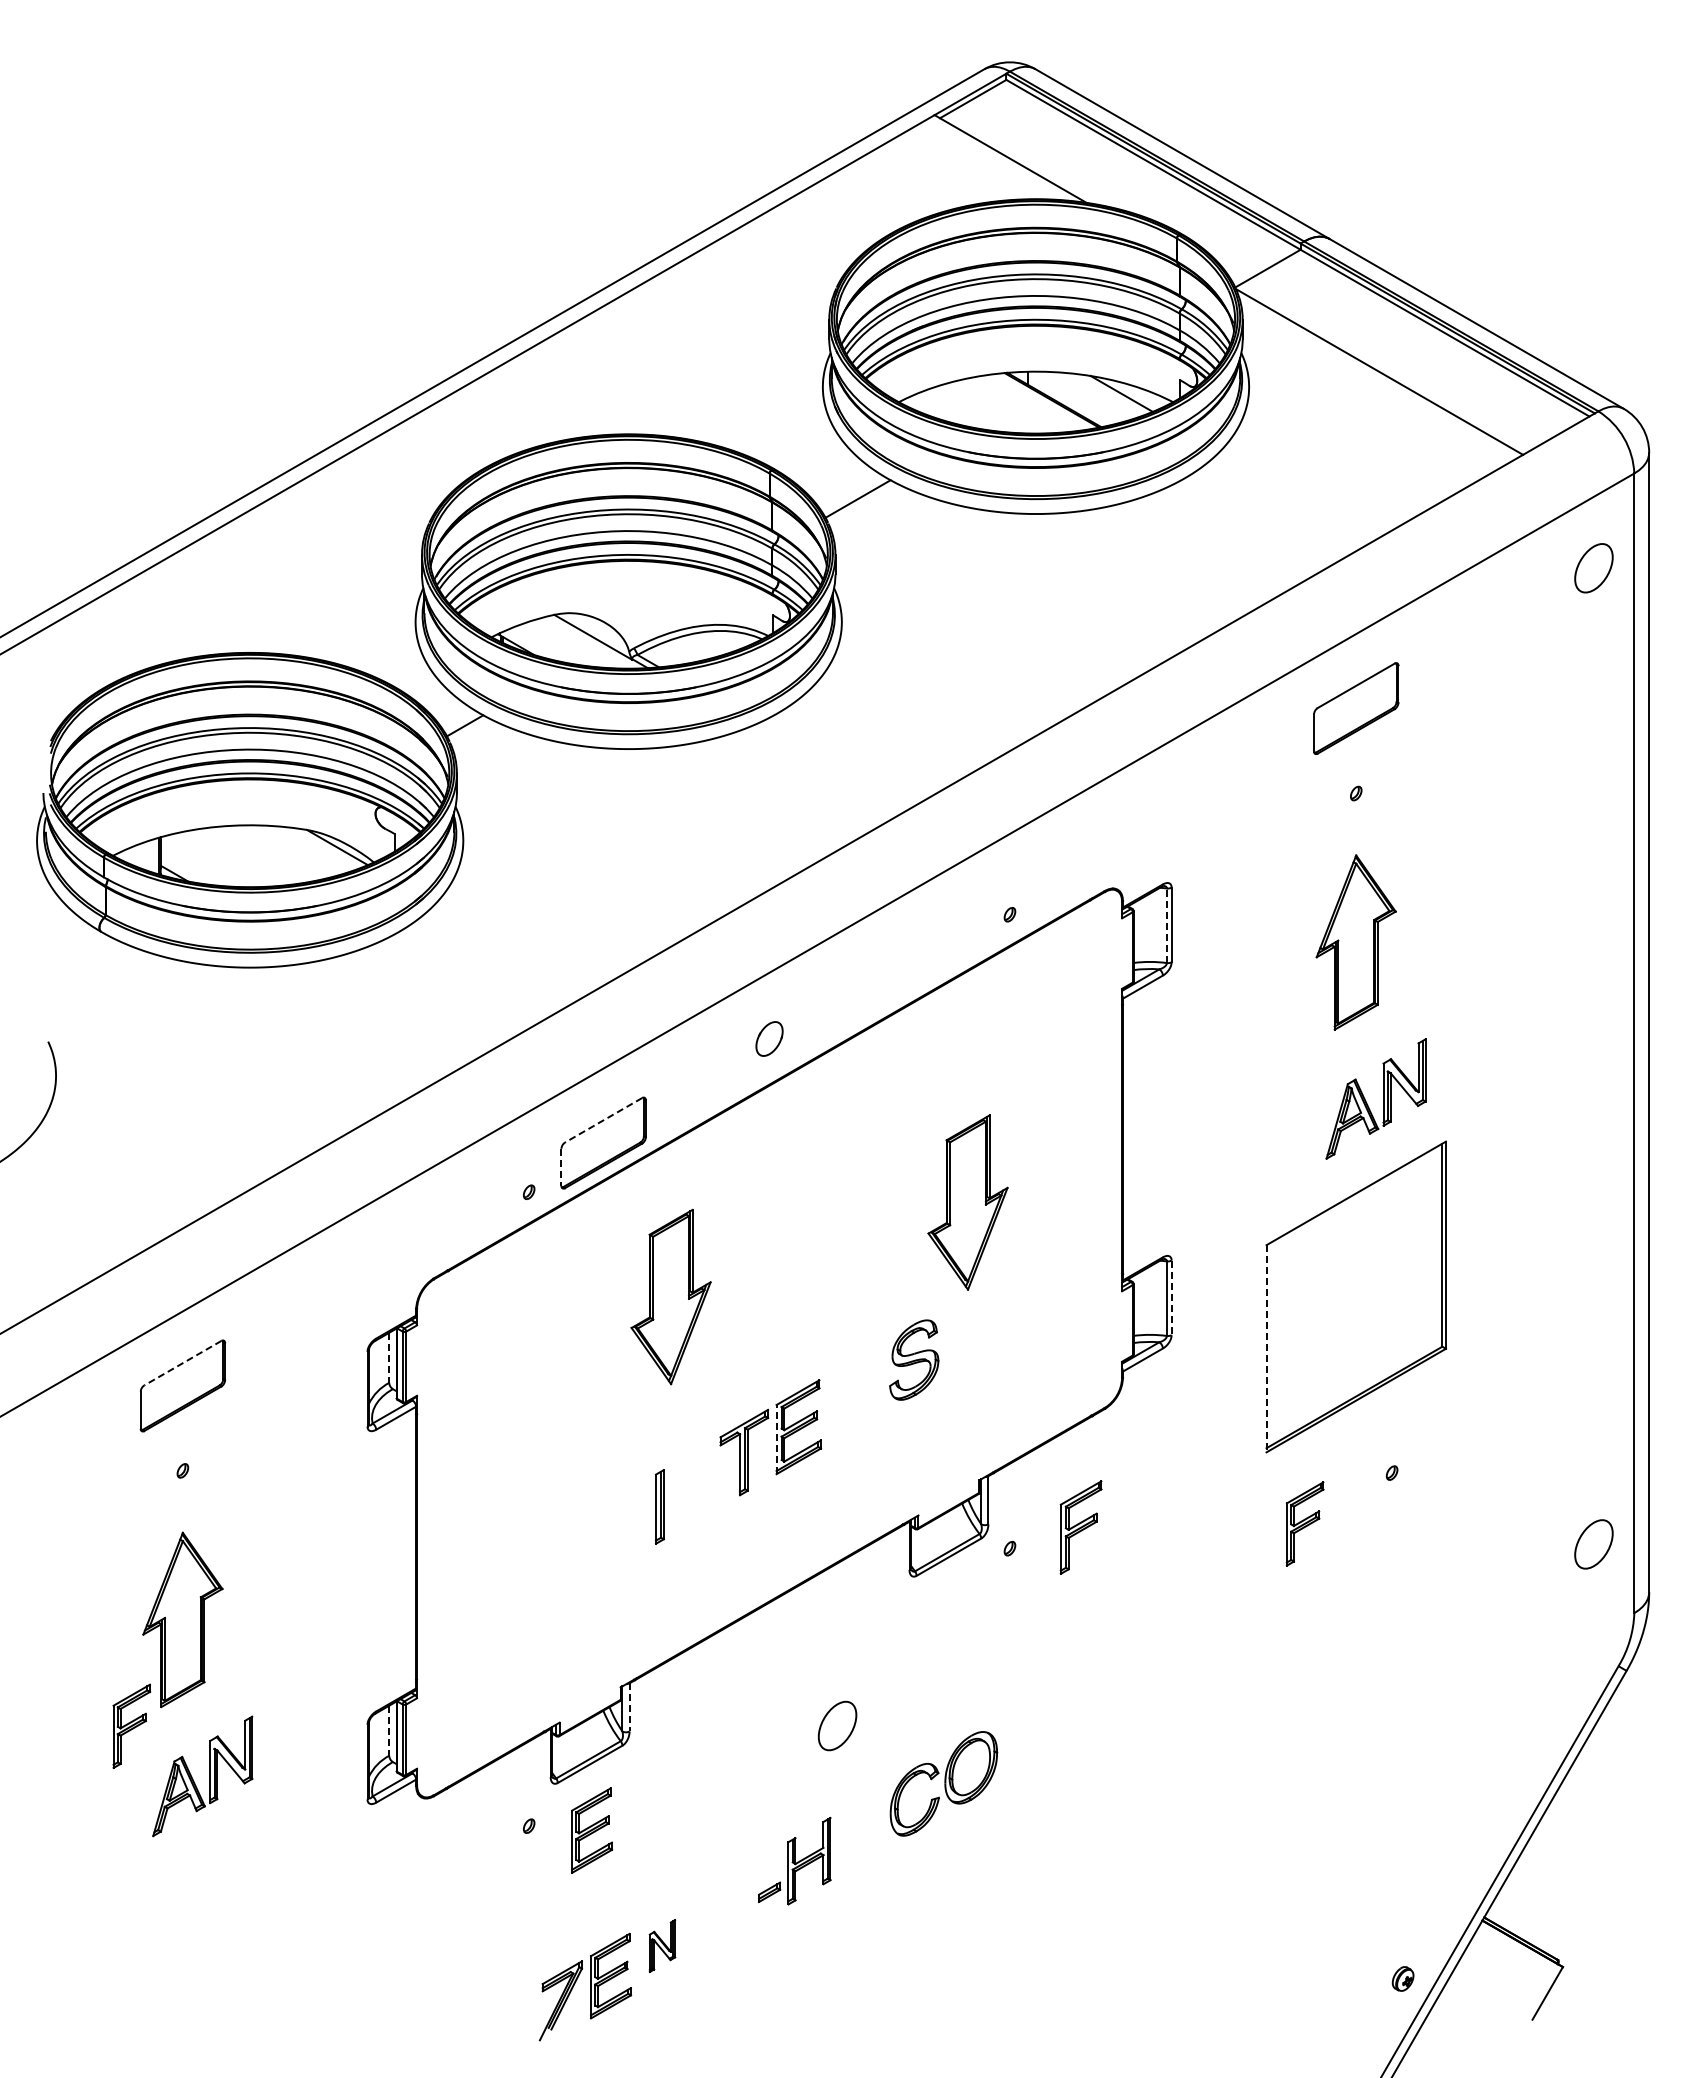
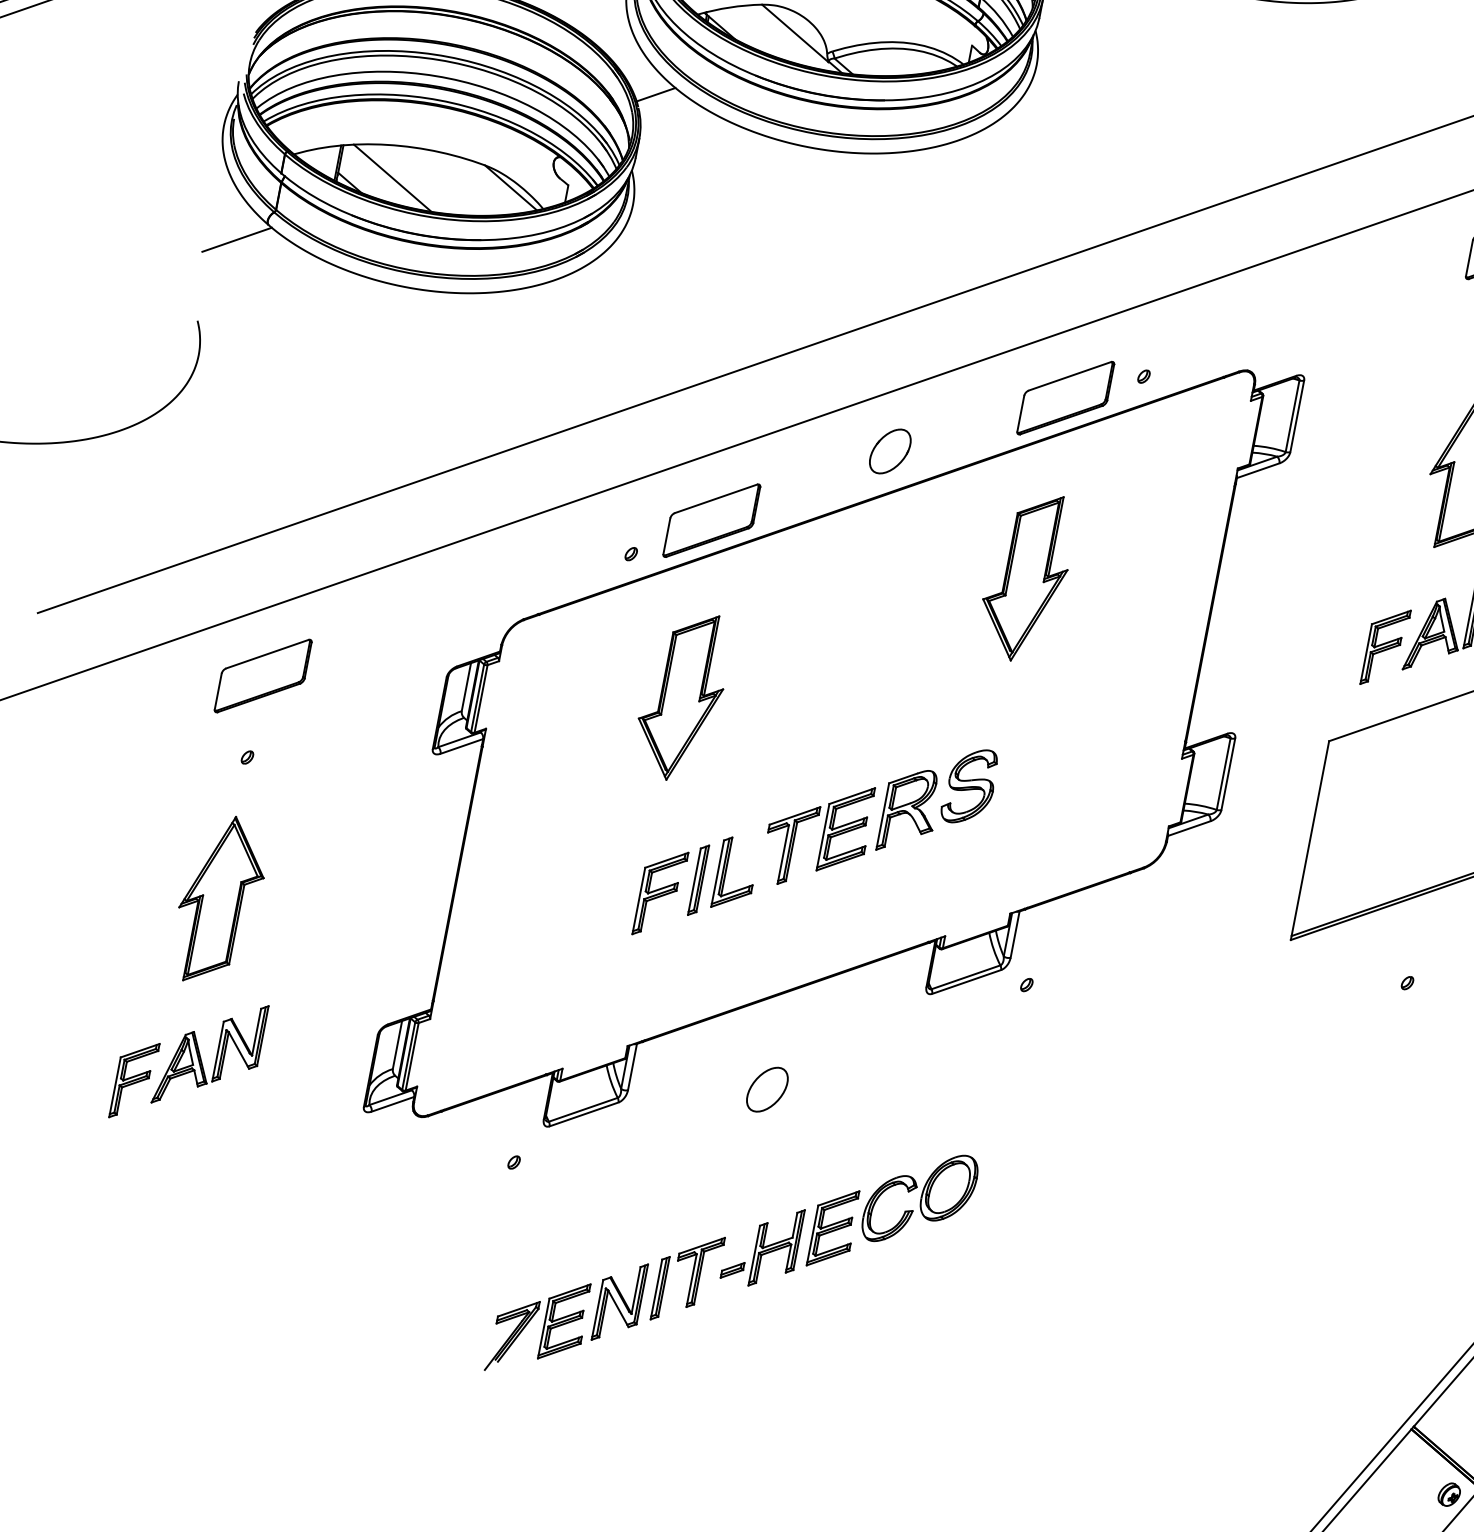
line: (216, 860) -> (392, 177), added
line: (1166, 925) -> (1292, 415), dashed -> solid
part: (935, 951) -> (1065, 398), added
line: (71, 952) -> (236, 239), added
part: (769, 1038) -> (890, 451), size x1.43
line: (603, 1120) -> (715, 499), dashed -> solid
line: (561, 1167) -> (666, 536), dashed -> solid
part: (967, 1202) -> (1026, 576), moved
part: (670, 1296) -> (682, 695), moved
line: (1171, 1298) -> (1228, 774), dashed -> solid
line: (1266, 1348) -> (1310, 840), dashed -> solid
line: (389, 1358) -> (466, 687), dashed -> solid
line: (182, 1363) -> (266, 654), dashed -> solid
part: (858, 1396) -> (909, 811), added
line: (776, 1439) -> (822, 837), dashed -> solid
part: (686, 1494) -> (726, 873), added
part: (1304, 1523) -> (1385, 646), moved
part: (1080, 1527) -> (659, 893), moved
line: (629, 1707) -> (632, 1067), dashed -> solid
part: (131, 1725) -> (134, 1079), moved
part: (837, 1725) -> (767, 1089), moved
line: (389, 1731) -> (397, 1045), dashed -> solid
part: (592, 1830) -> (834, 1228), moved
part: (725, 1909) -> (687, 1278), added
part: (662, 1945) -> (620, 1301), size x1.67
part: (1402, 1978) -> (1448, 1494), moved

